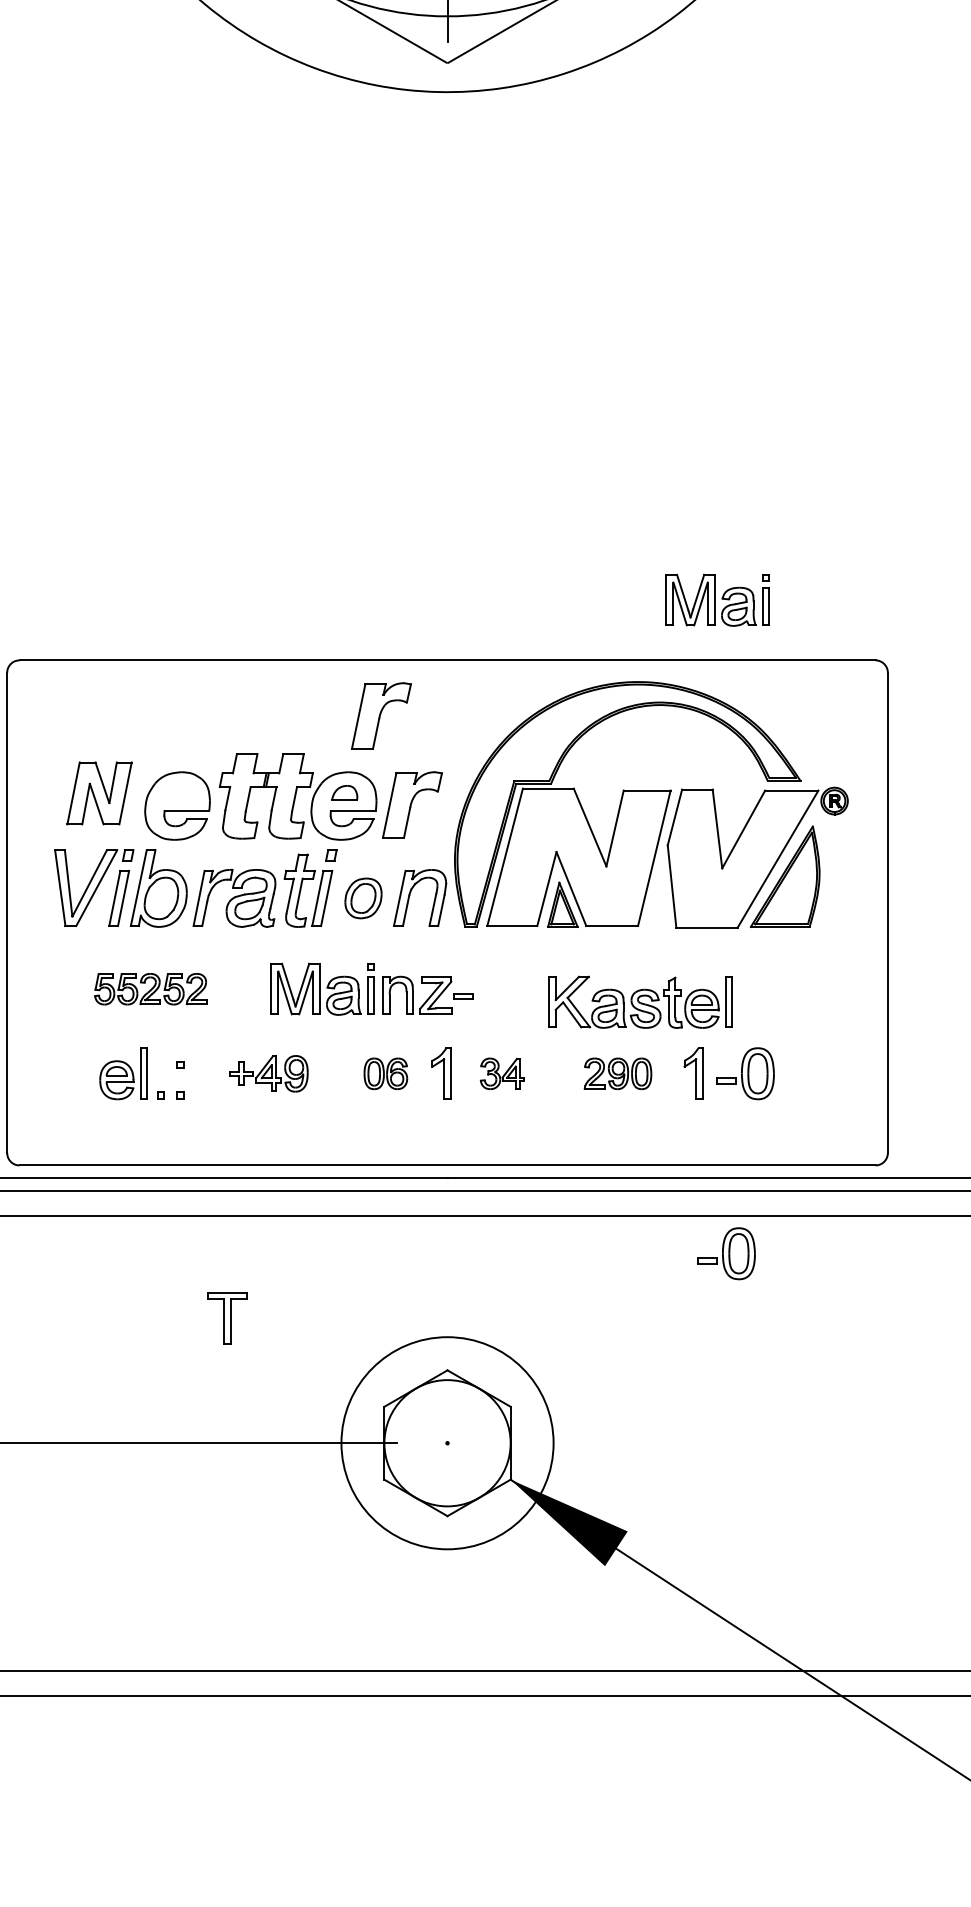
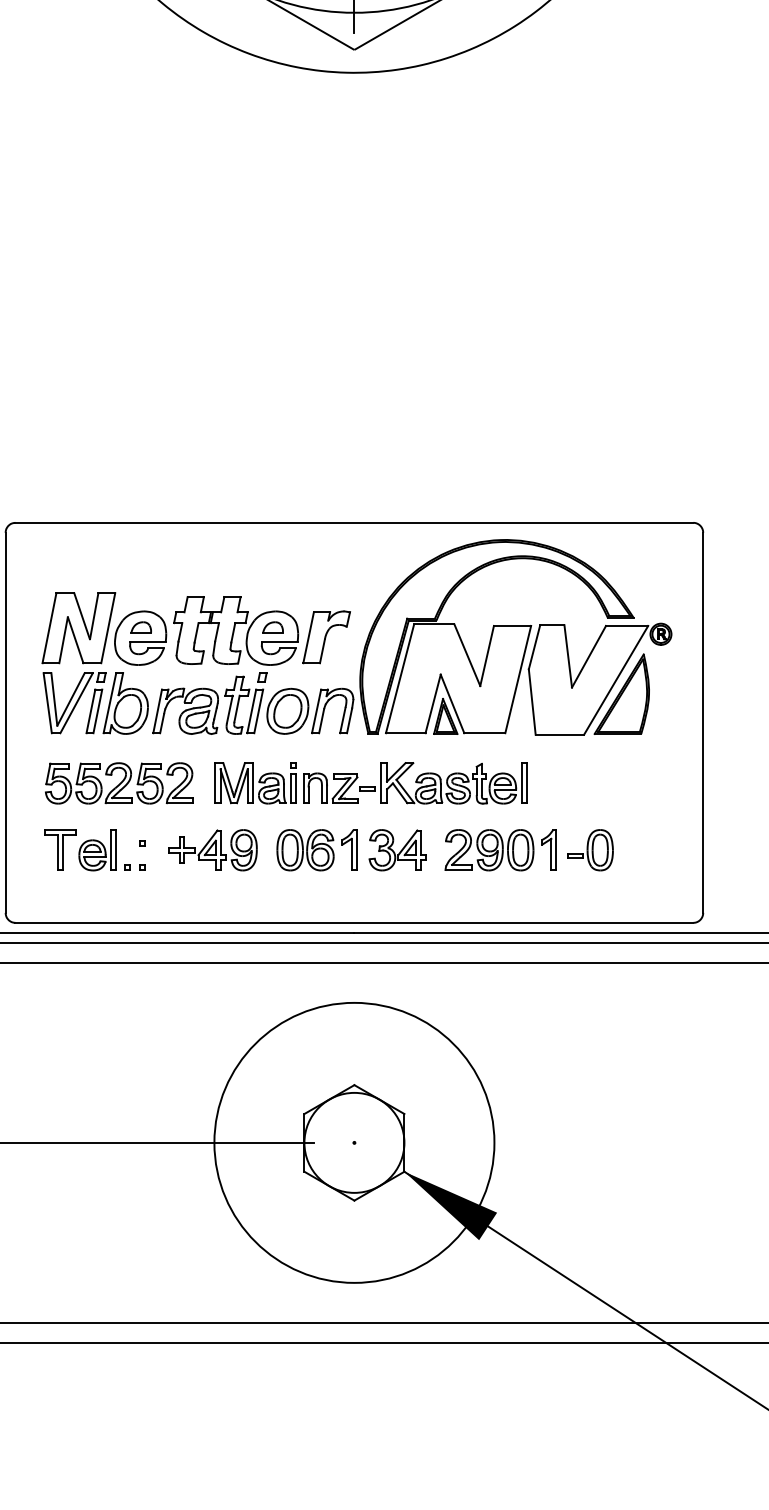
part: (717, 599) -> (568, 474), removed
part: (381, 715) -> (302, 566), removed
part: (178, 792) -> (141, 627), added
part: (99, 793) -> (78, 628), size x1.43
part: (363, 898) -> (287, 711), size x1.43
part: (150, 988) -> (119, 782), size x1.67
part: (640, 1001) -> (454, 782), moved
part: (268, 1073) -> (212, 850), size x1.43
part: (385, 1073) -> (305, 850), size x1.67
part: (501, 1073) -> (397, 850), size x1.67
part: (617, 1073) -> (489, 850), size x1.67
part: (726, 1253) -> (575, 992), removed
part: (227, 1318) -> (60, 850), moved
circle: (447, 1443) -> (354, 1143), size x1.67

